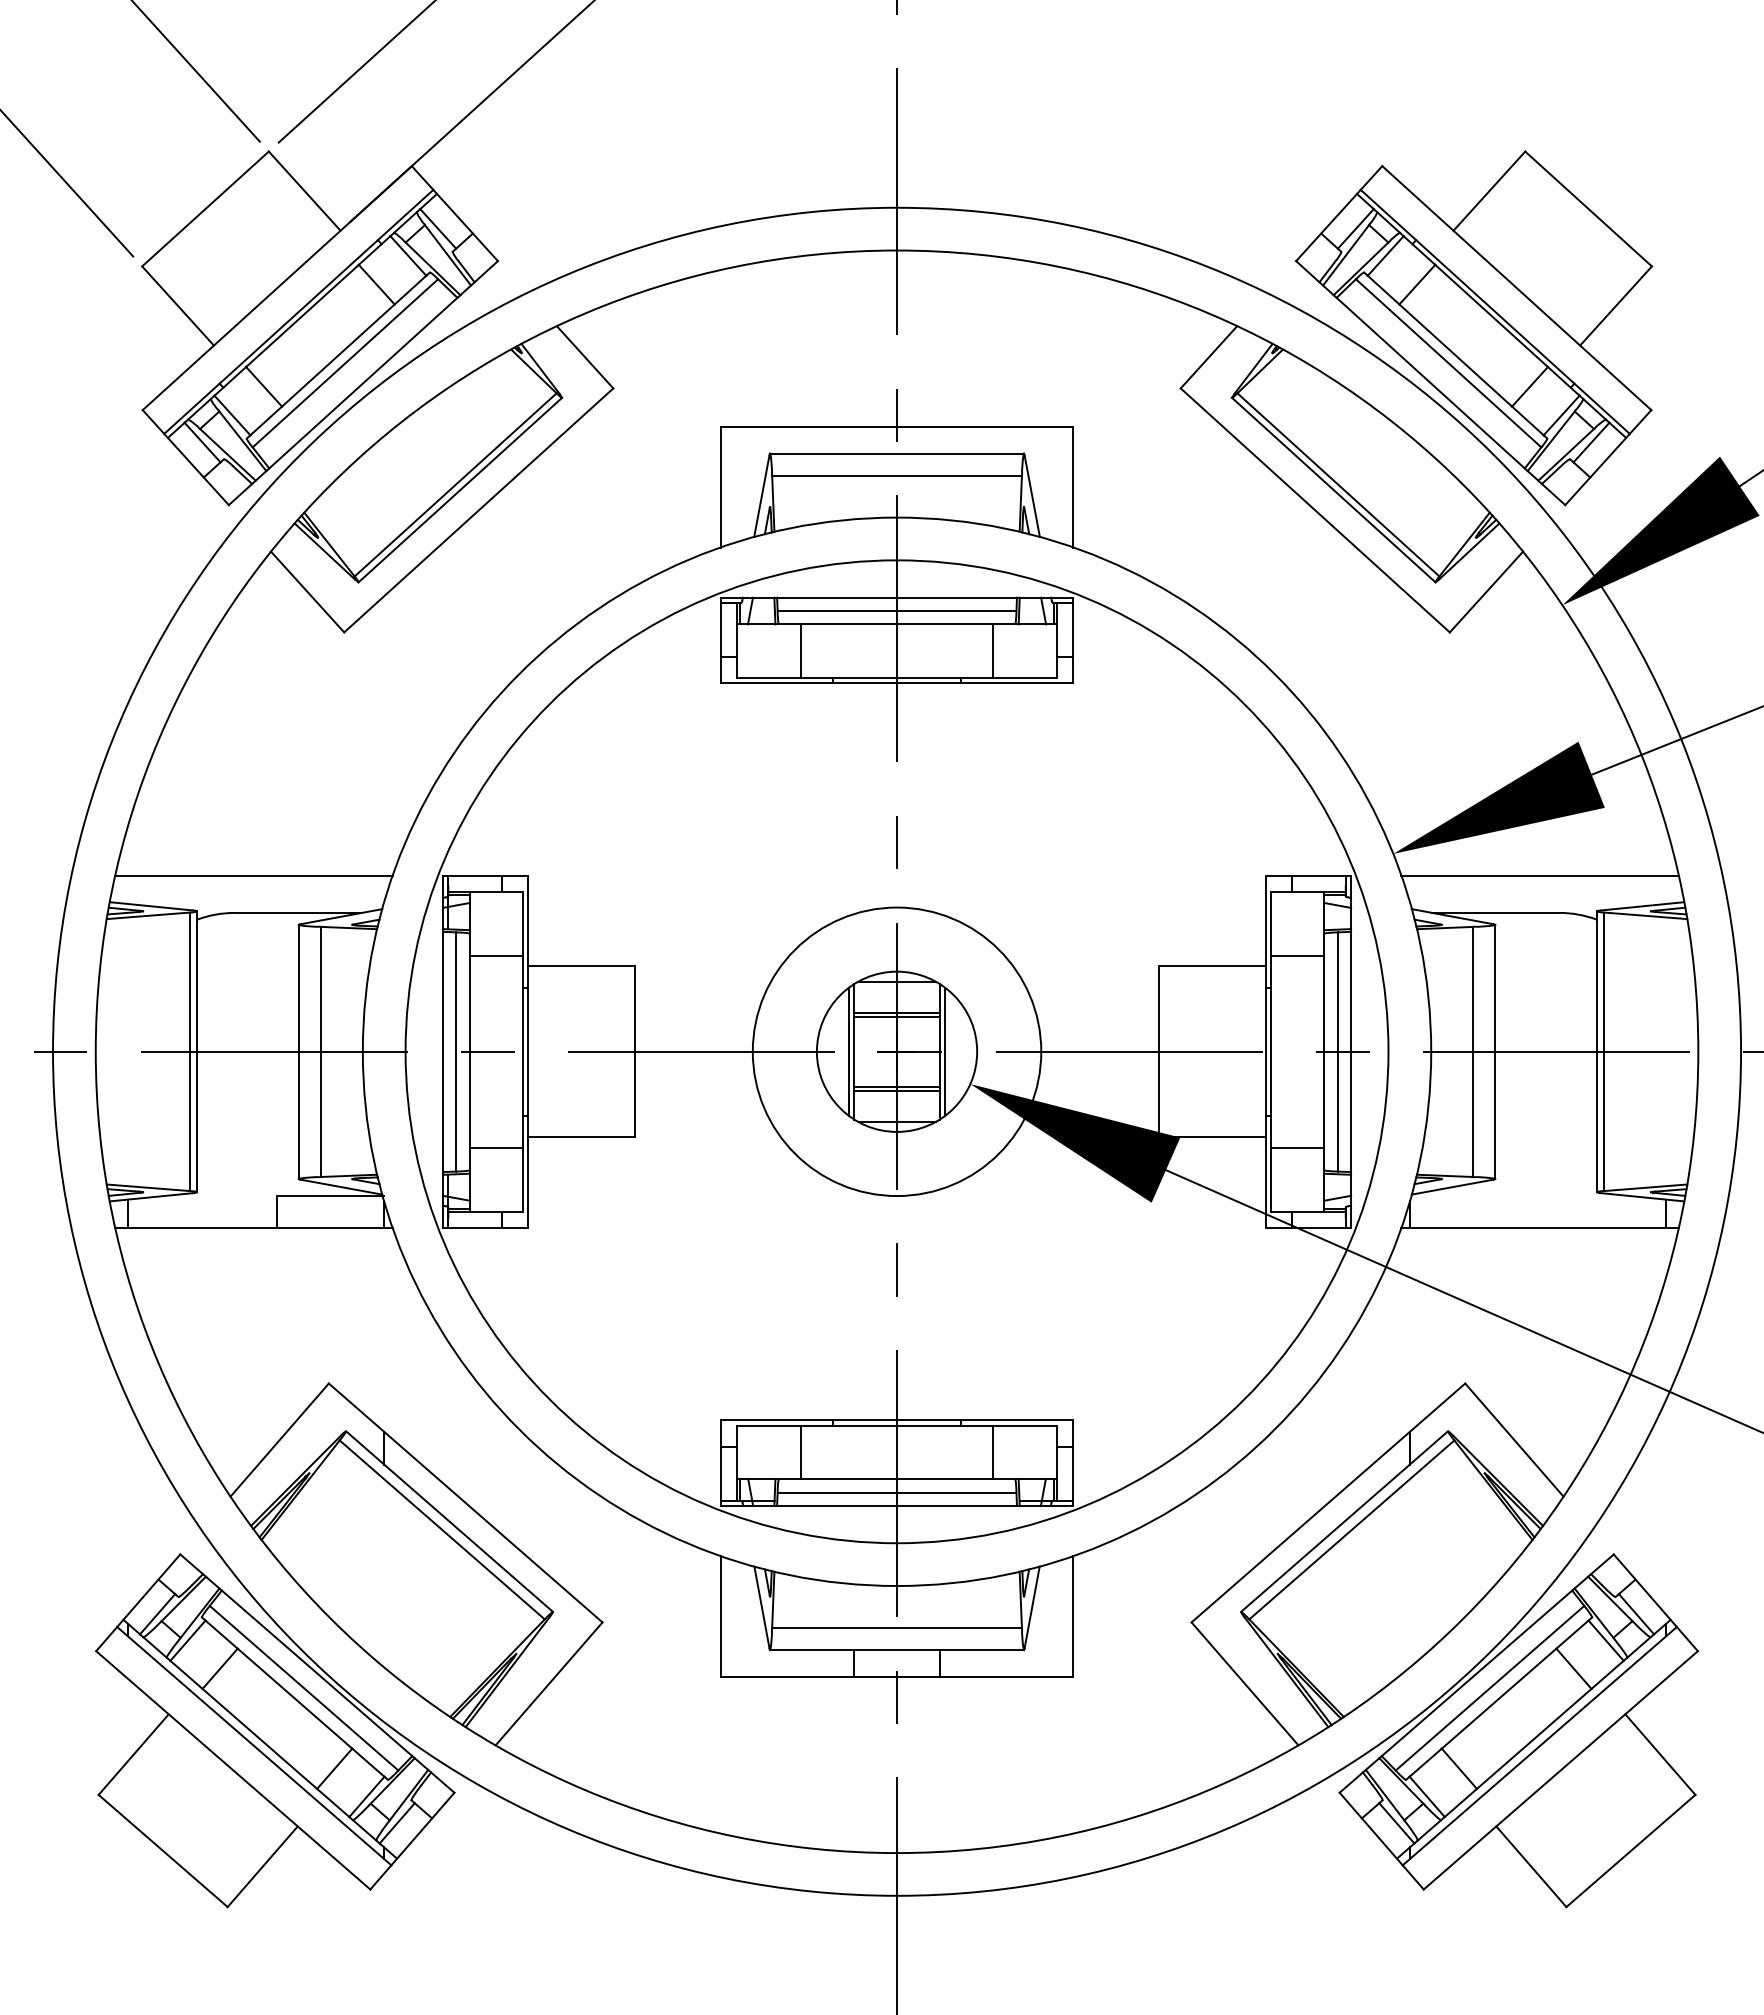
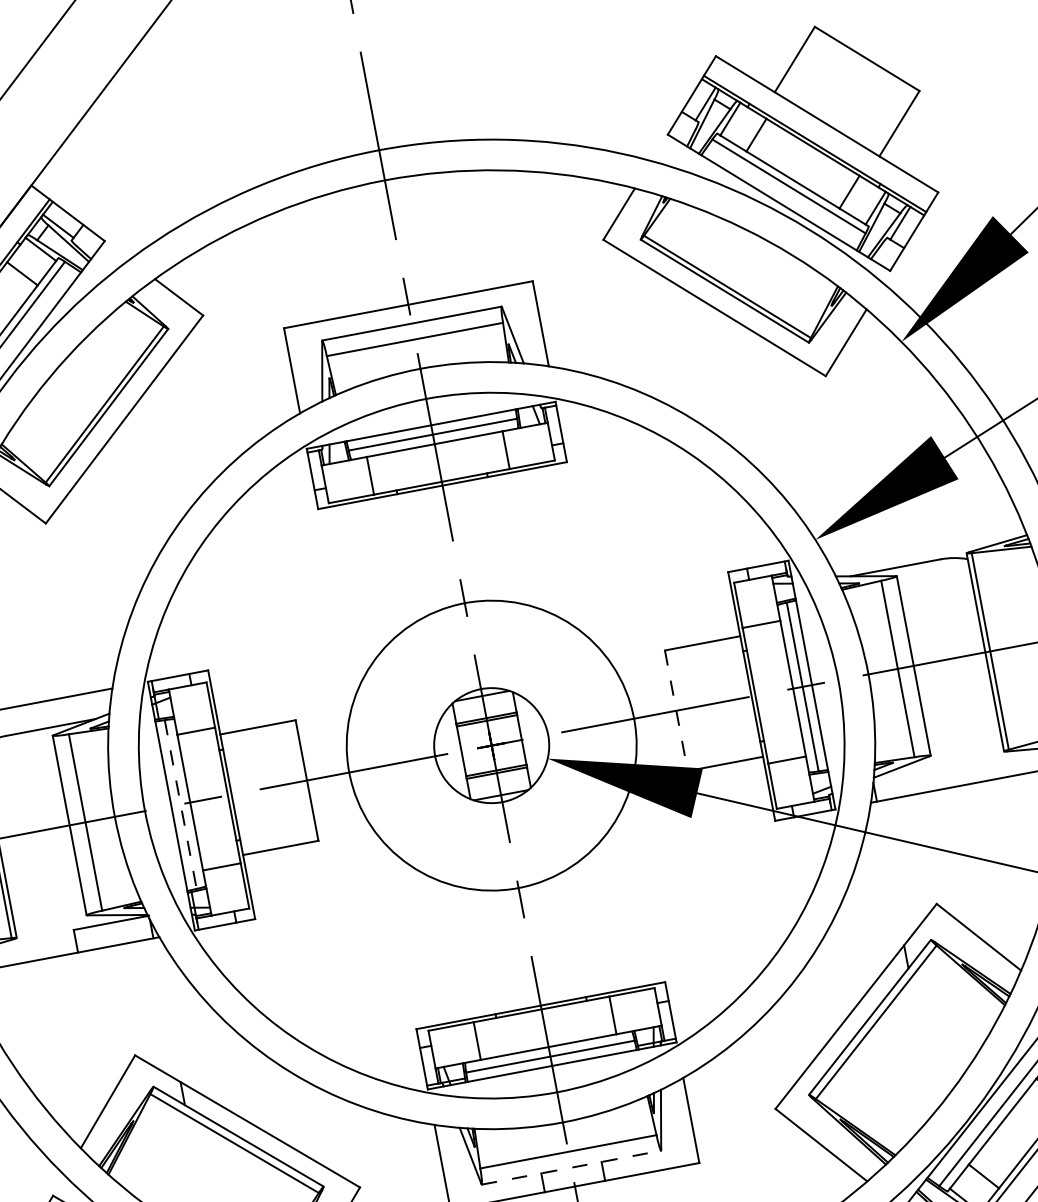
line: (1539, 875) -> (921, 535), removed
line: (456, 1051) -> (180, 804), solid -> dashed
line: (848, 1051) -> (457, 751), removed
circle: (896, 1051) -> (491, 745), size x1.4
line: (945, 1051) -> (525, 738), removed
line: (1158, 1052) -> (676, 711), solid -> dashed
line: (897, 1650) -> (571, 1167), solid -> dashed

